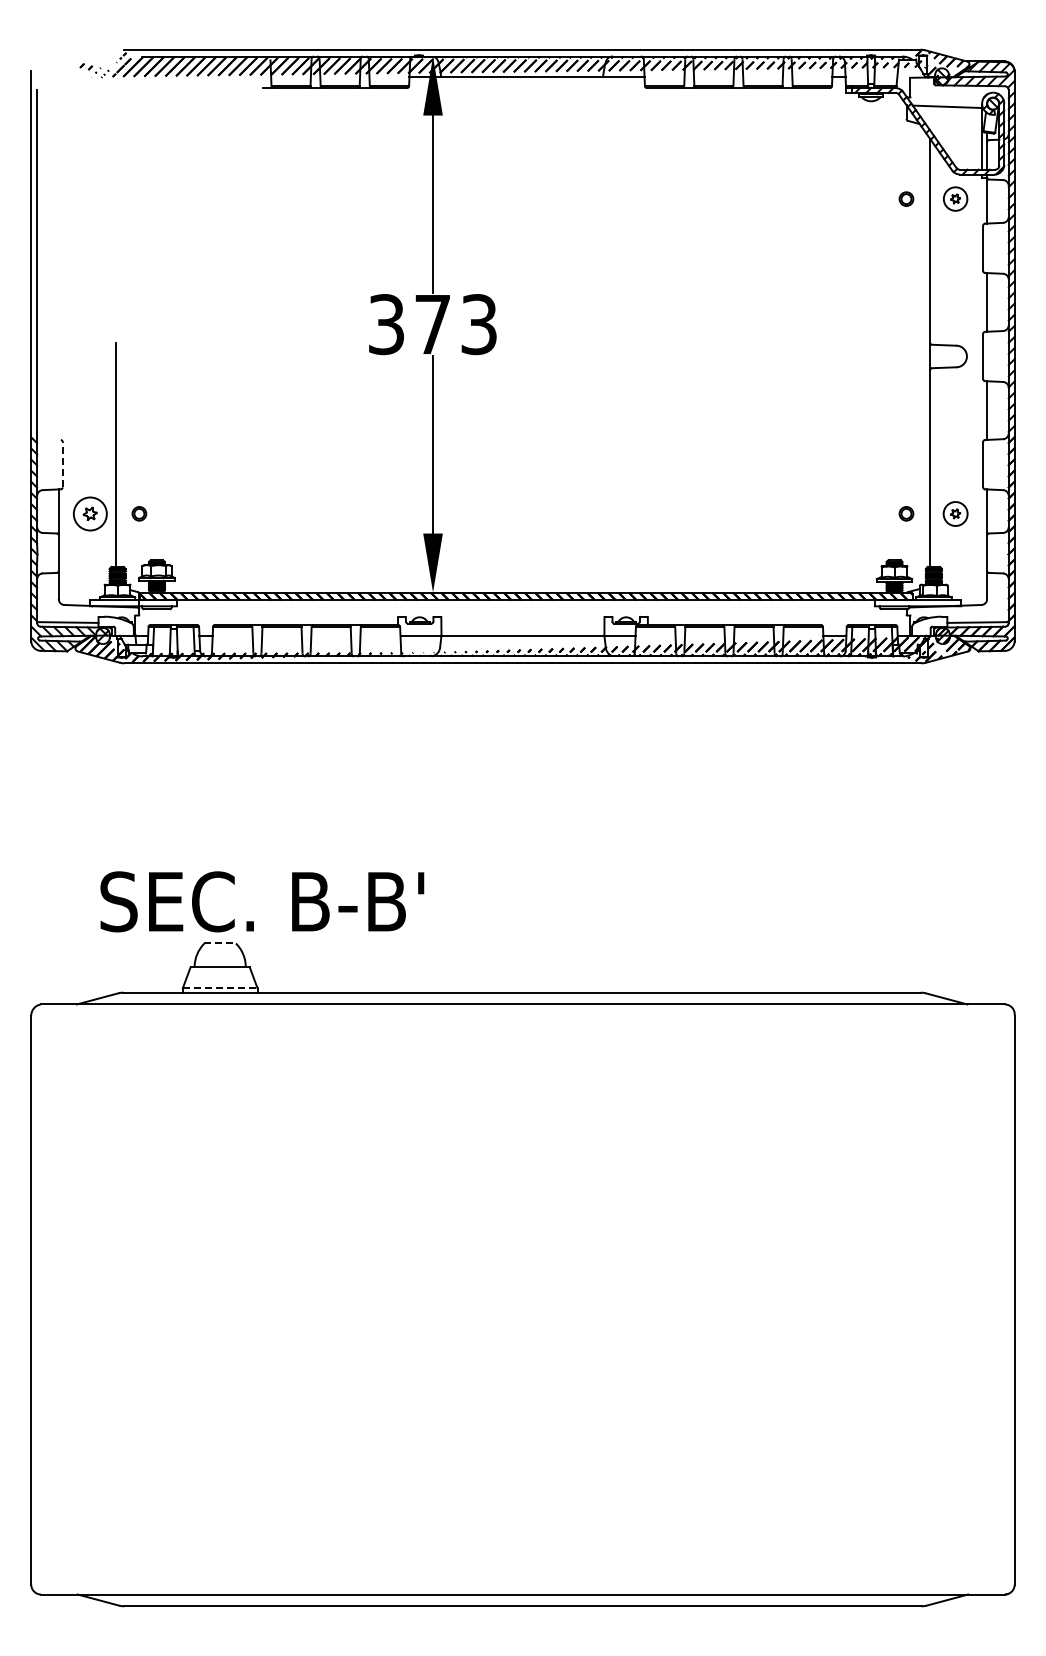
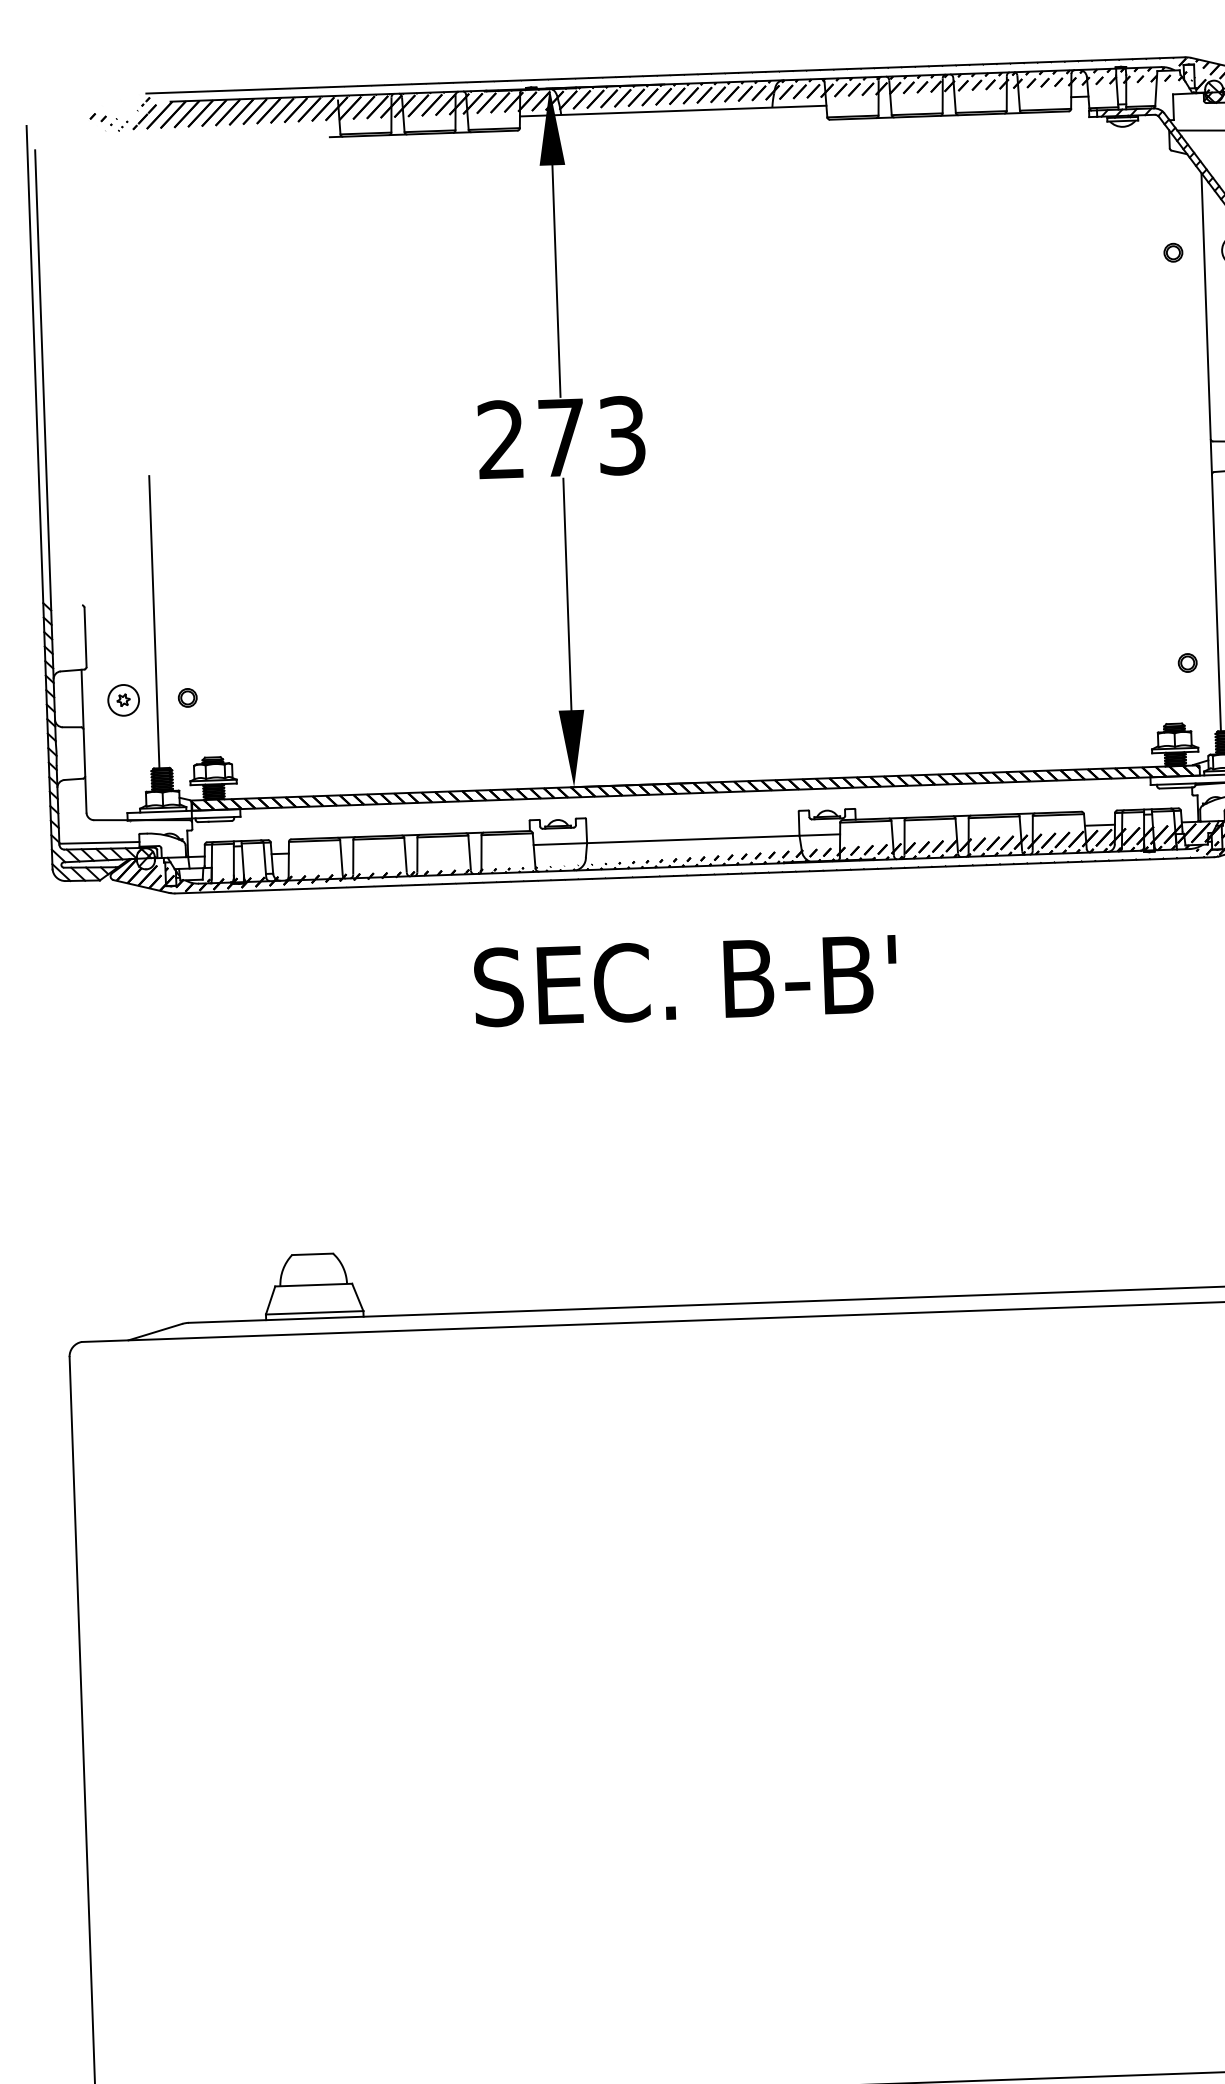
text: (386, 324) -> (501, 439), 373 -> 273
line: (62, 464) -> (85, 637), dashed -> solid
part: (89, 513) -> (122, 699), size x0.71
text: (262, 901) -> (685, 980), moved
line: (220, 943) -> (313, 1254), dashed -> solid
line: (220, 988) -> (315, 1313), dashed -> solid

